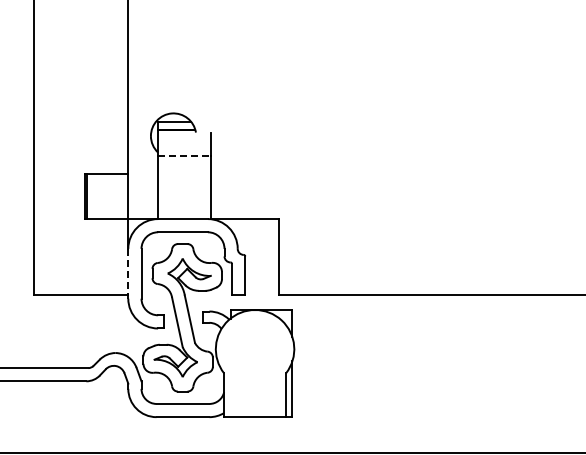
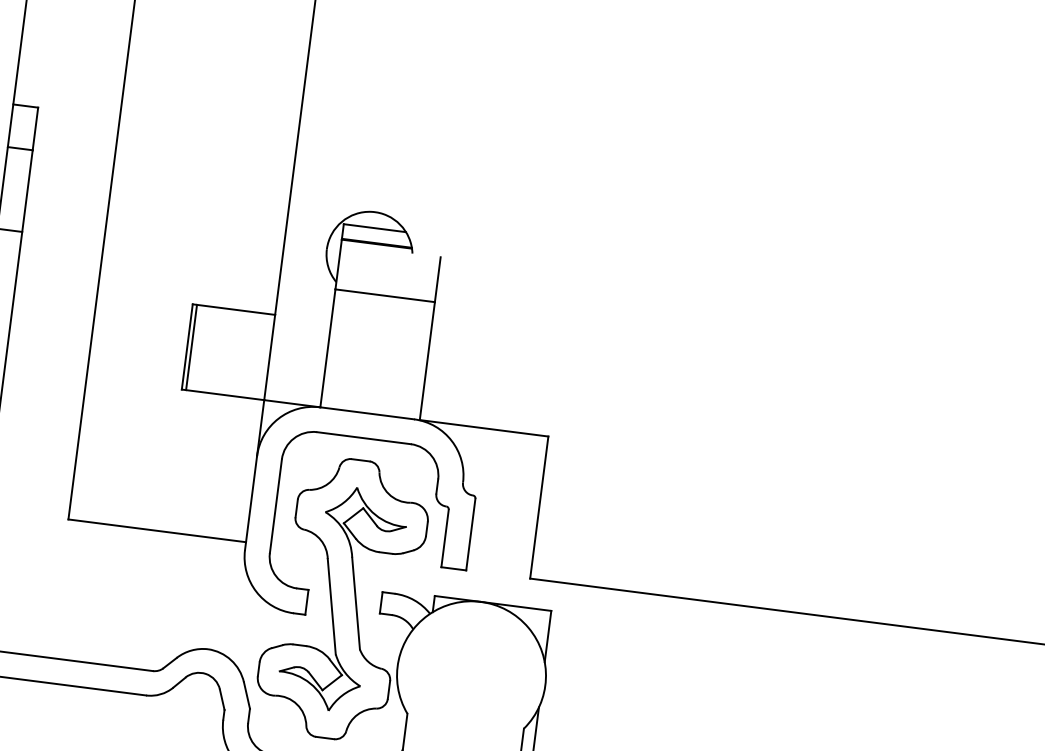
line: (185, 156) -> (387, 296), dashed -> solid
line: (128, 273) -> (251, 502), dashed -> solid

